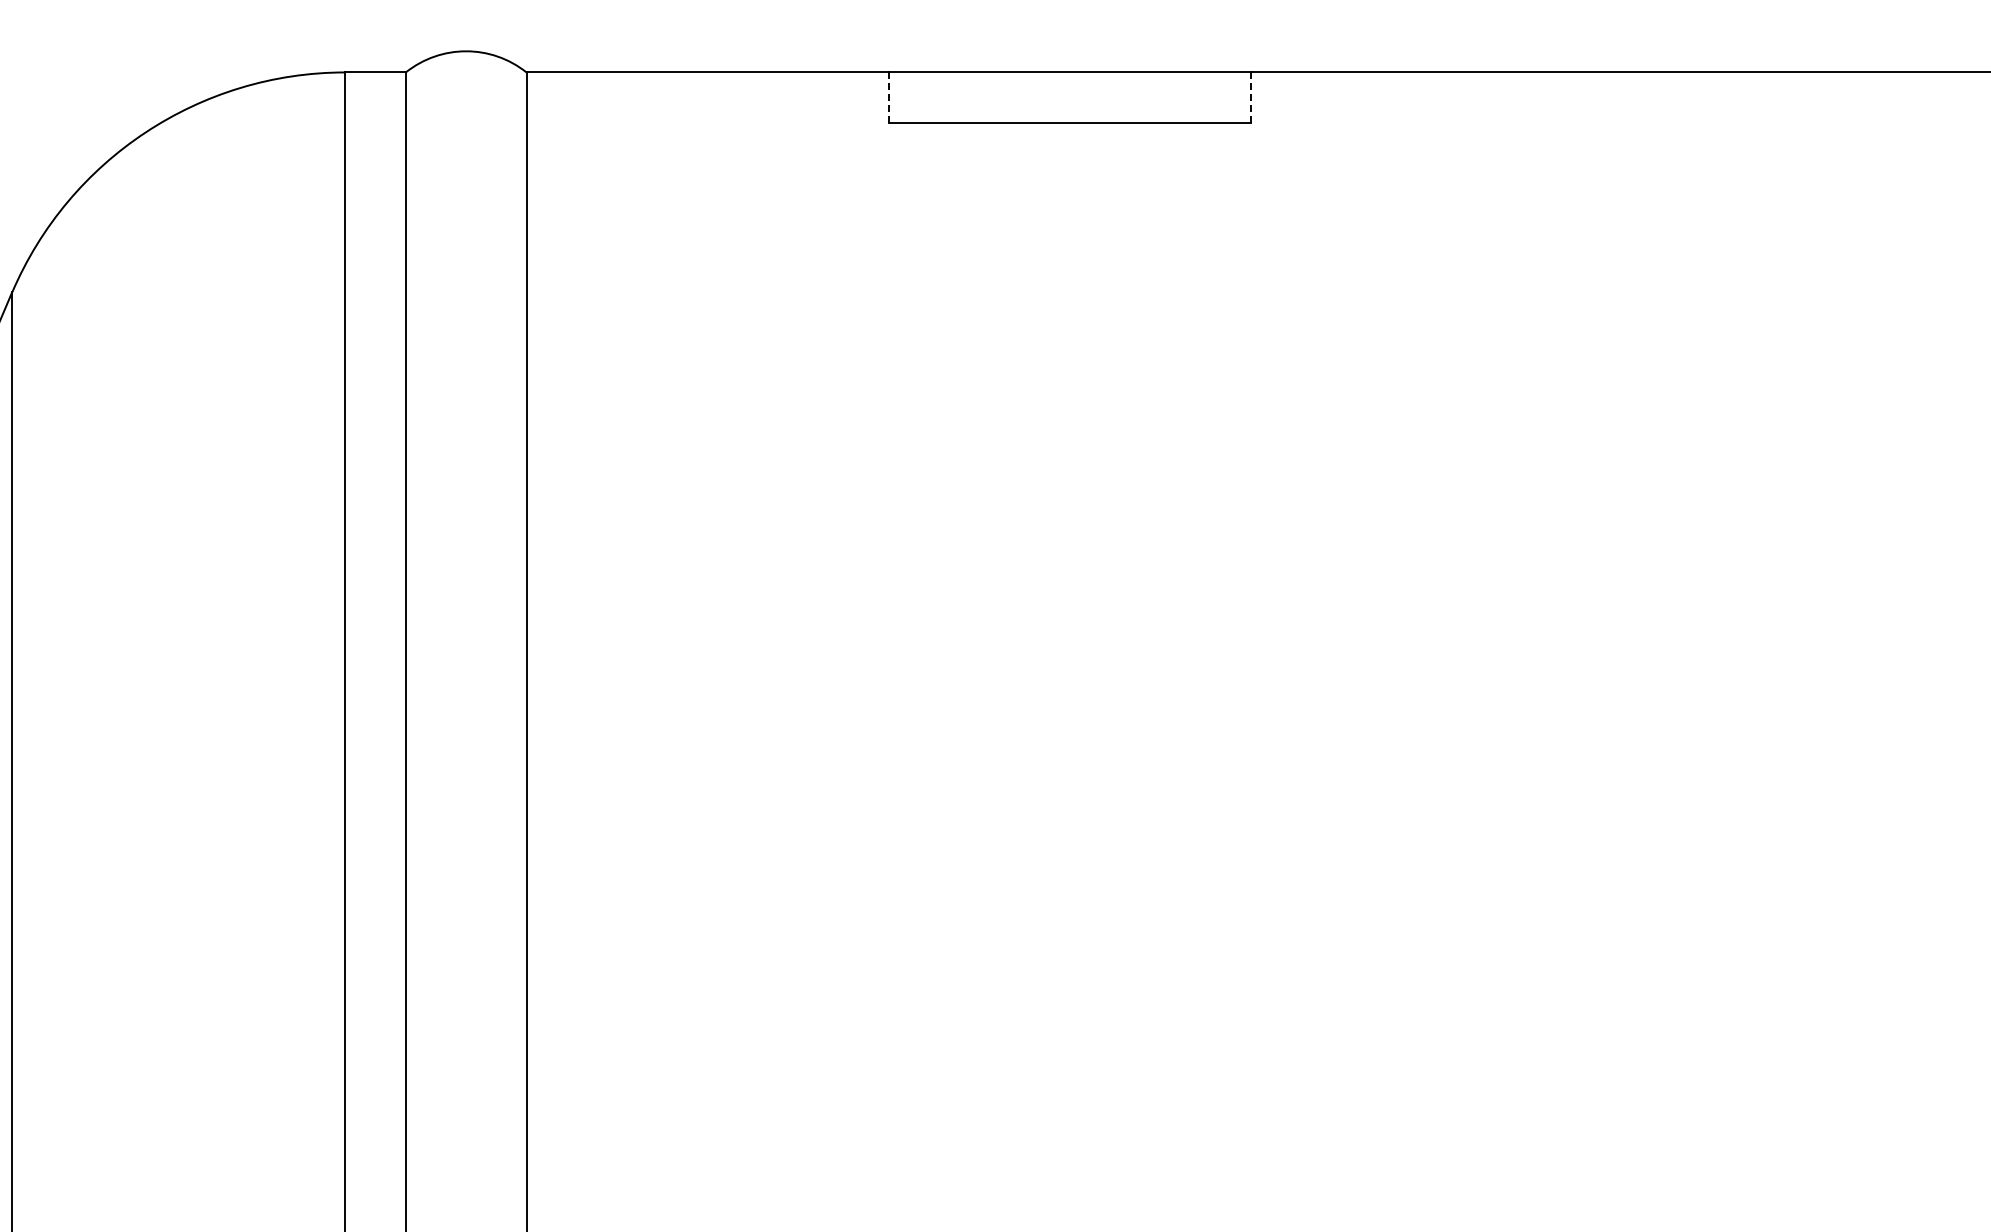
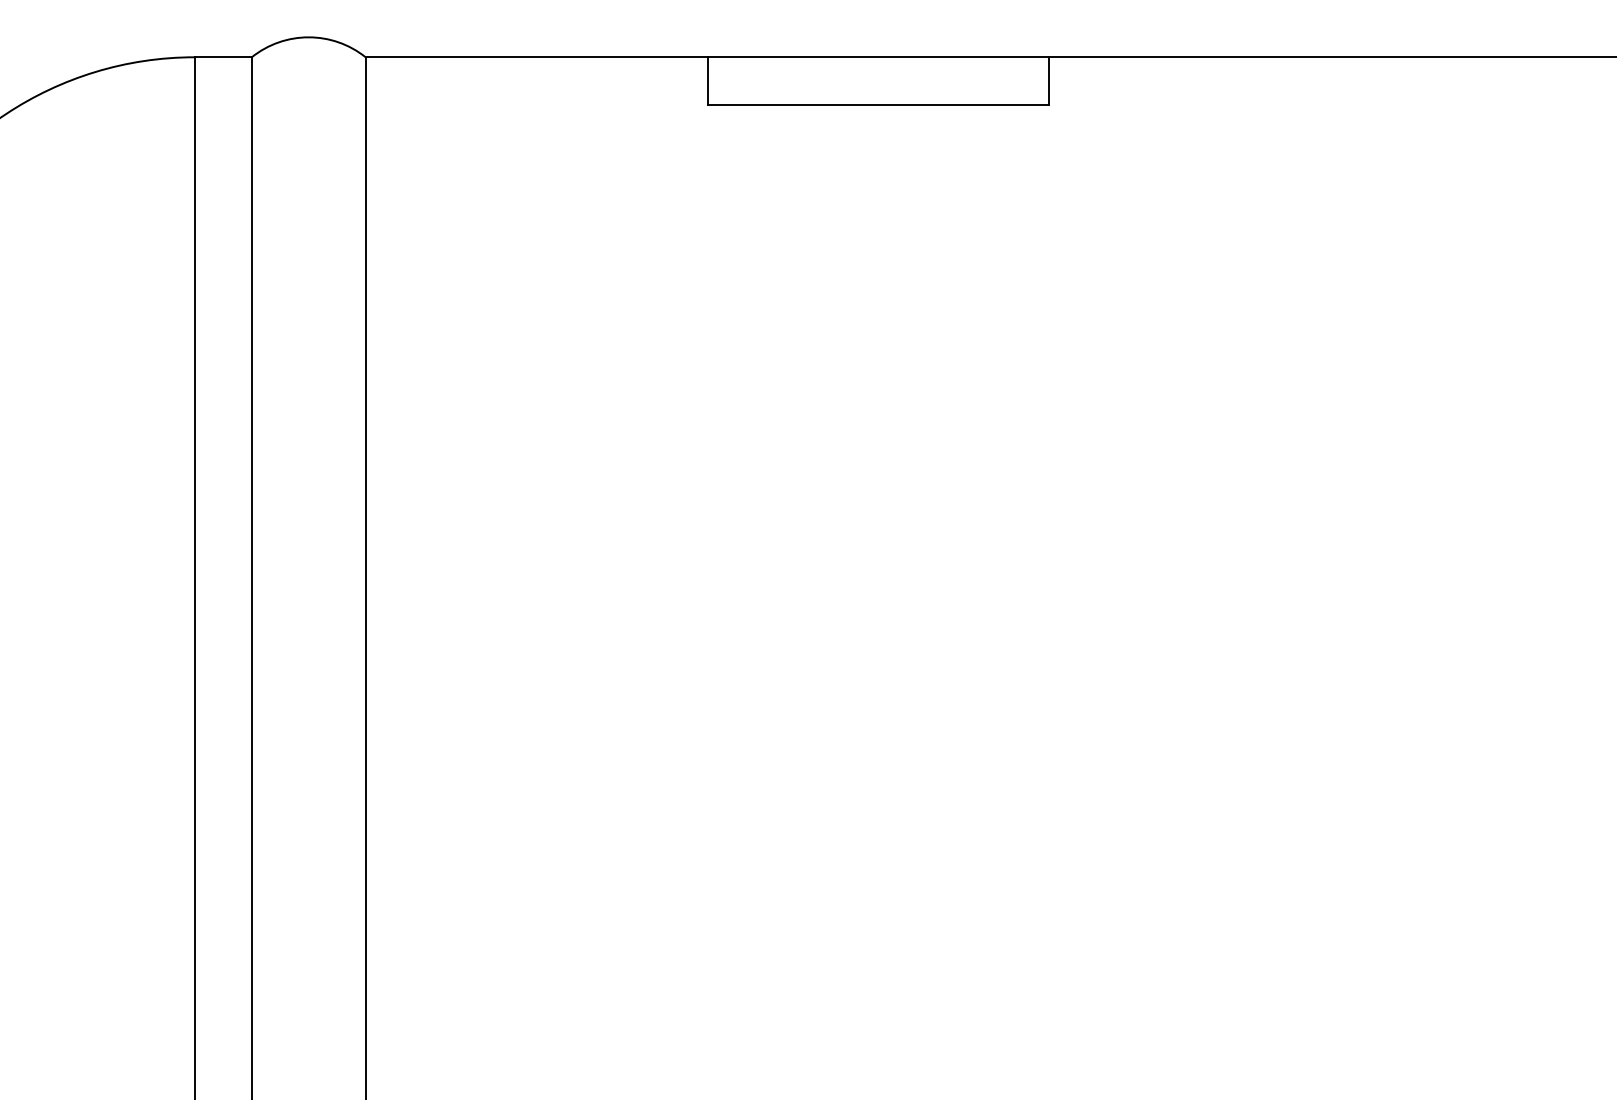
line: (888, 97) -> (707, 80), dashed -> solid
line: (1251, 98) -> (1049, 81), dashed -> solid

